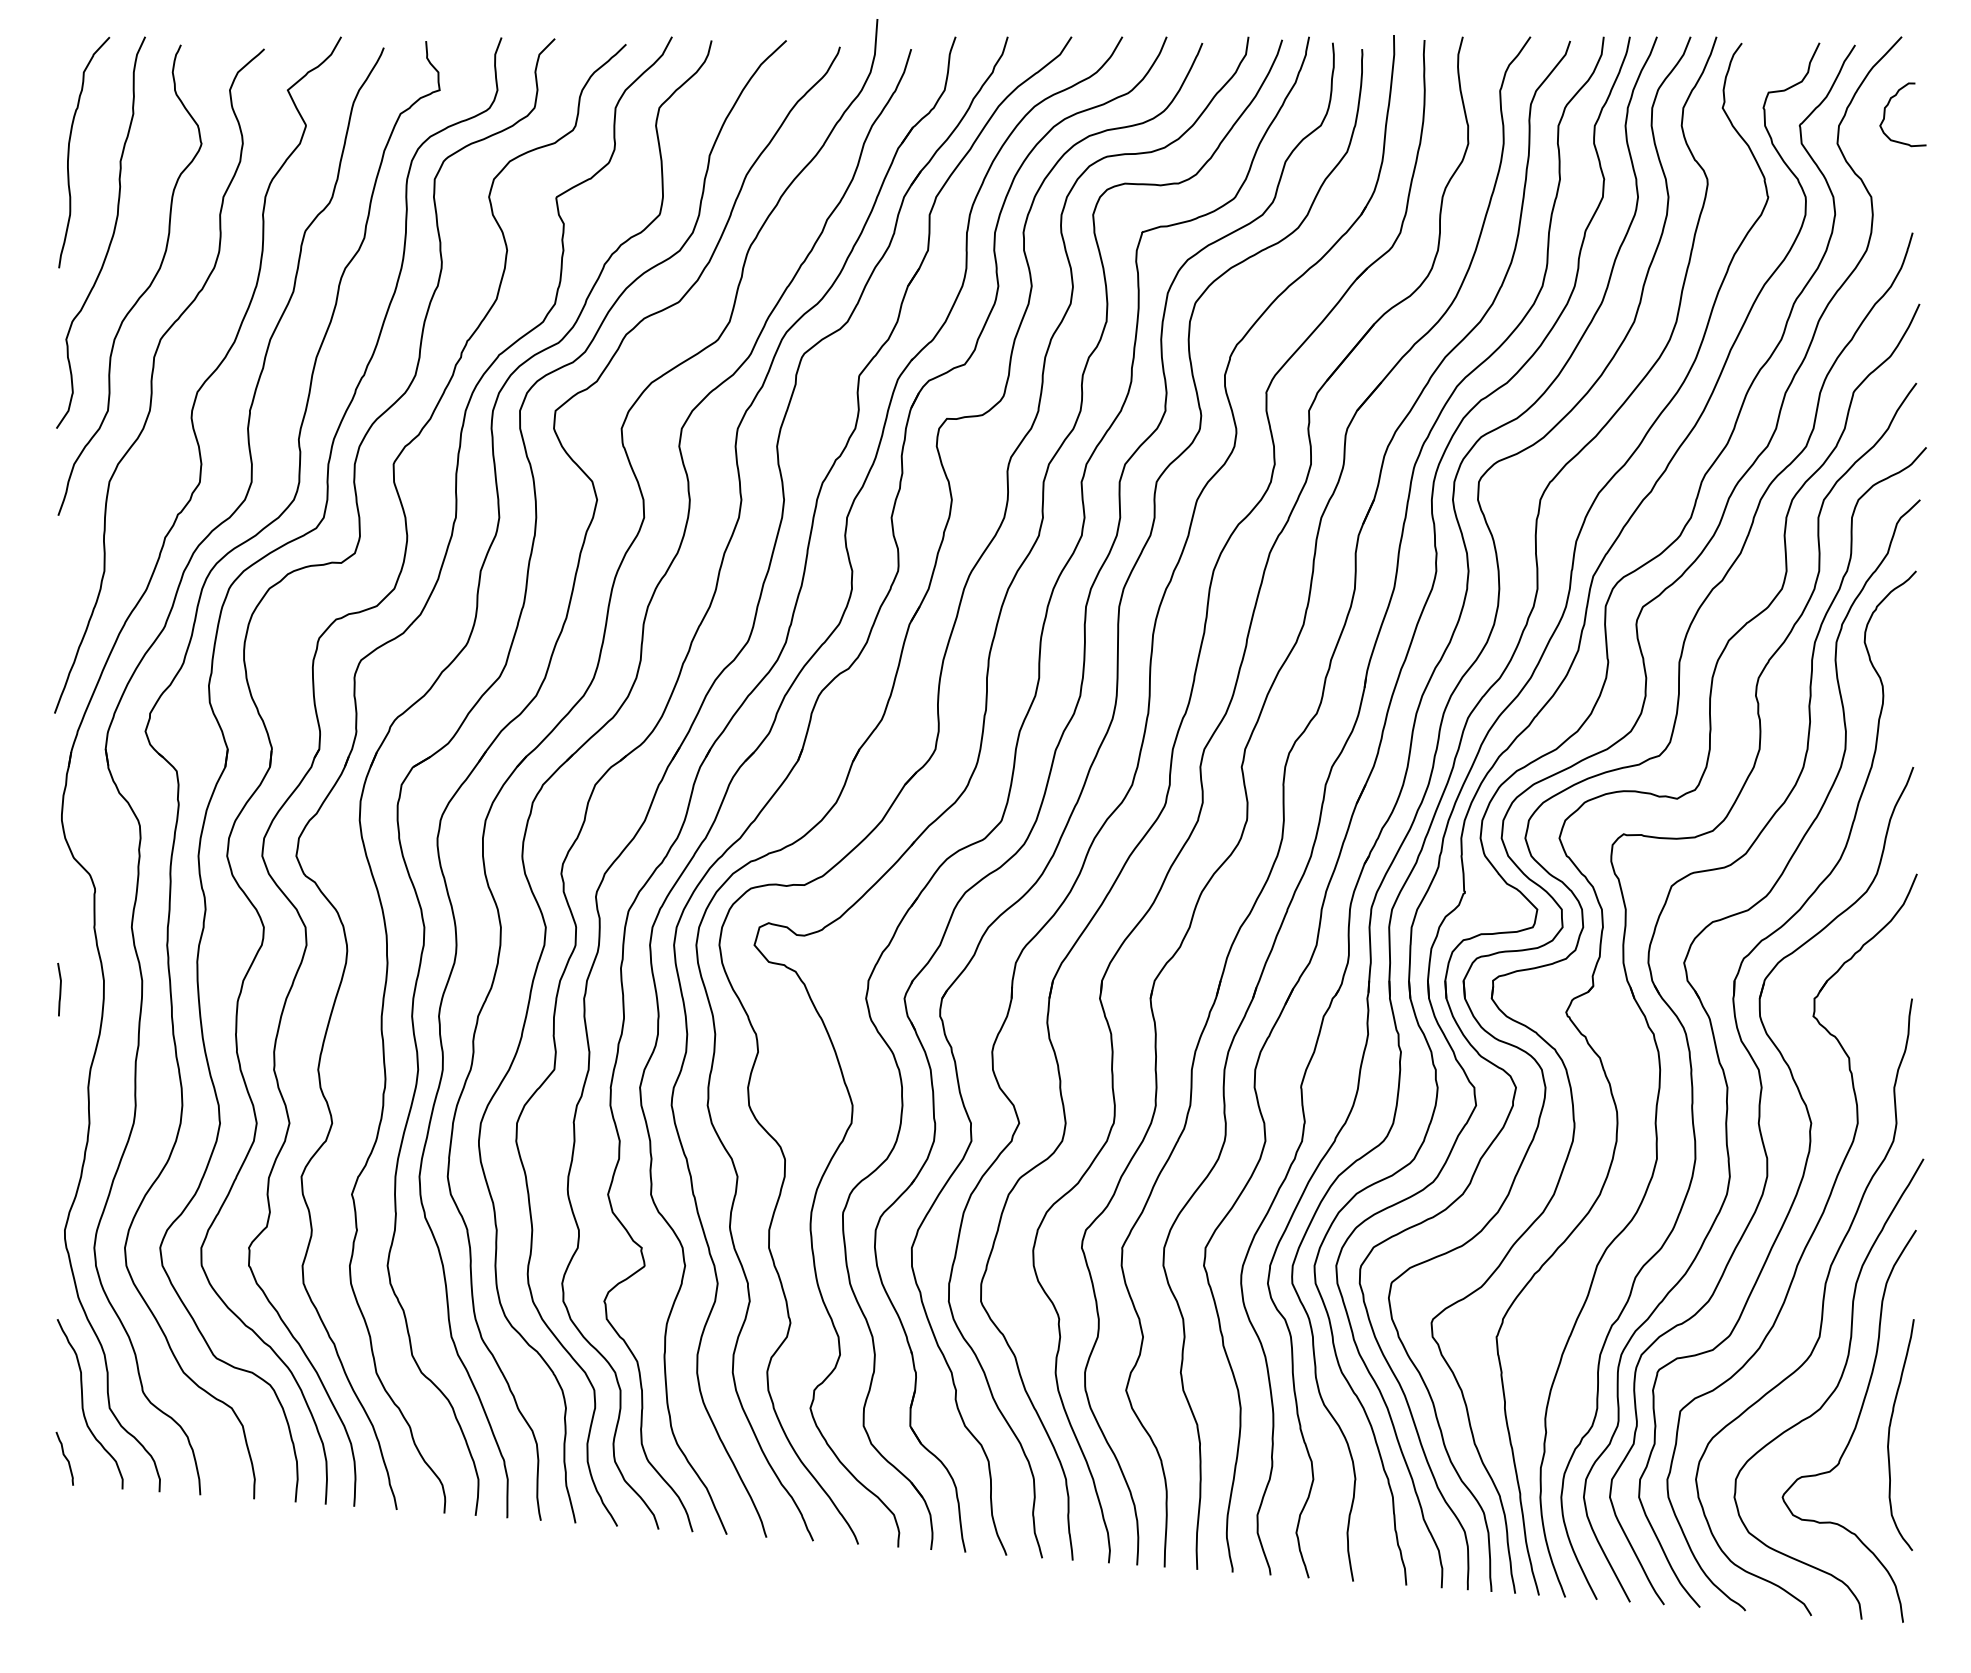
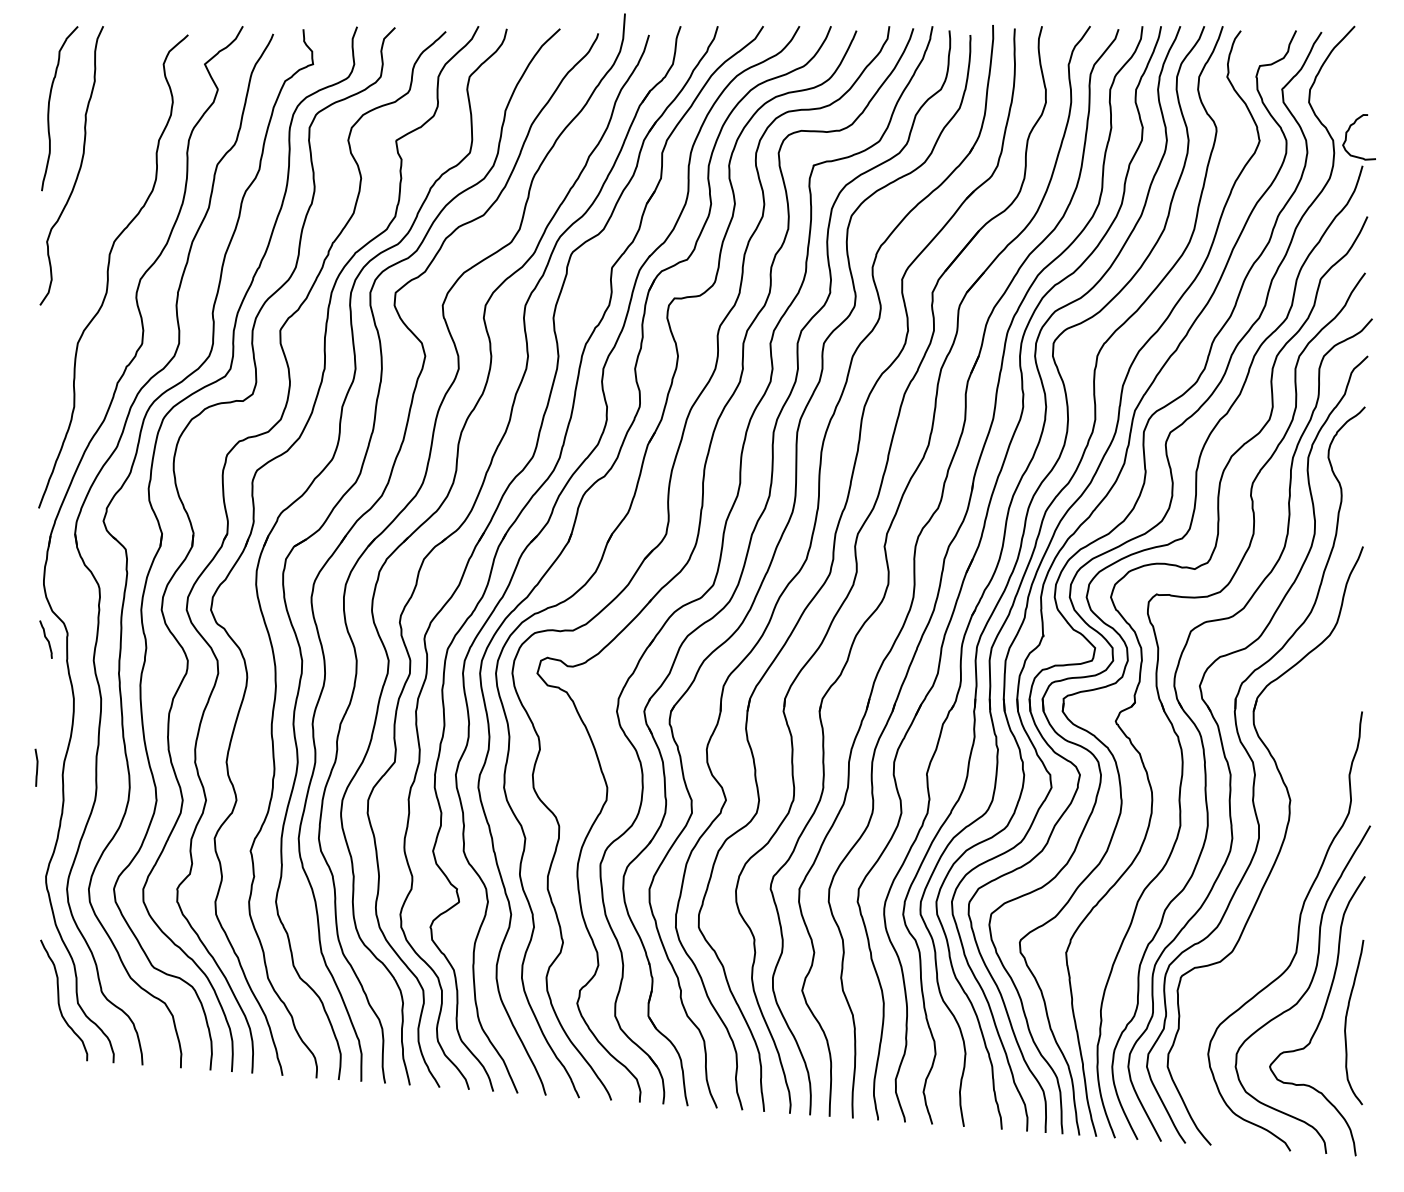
curve: (1888, 105) -> (1348, 130), moved
curve: (145, 289) -> (103, 206), removed
curve: (59, 989) -> (36, 767), moved
part: (1803, 1249) -> (1284, 890), removed
curve: (64, 1457) -> (45, 638), moved

